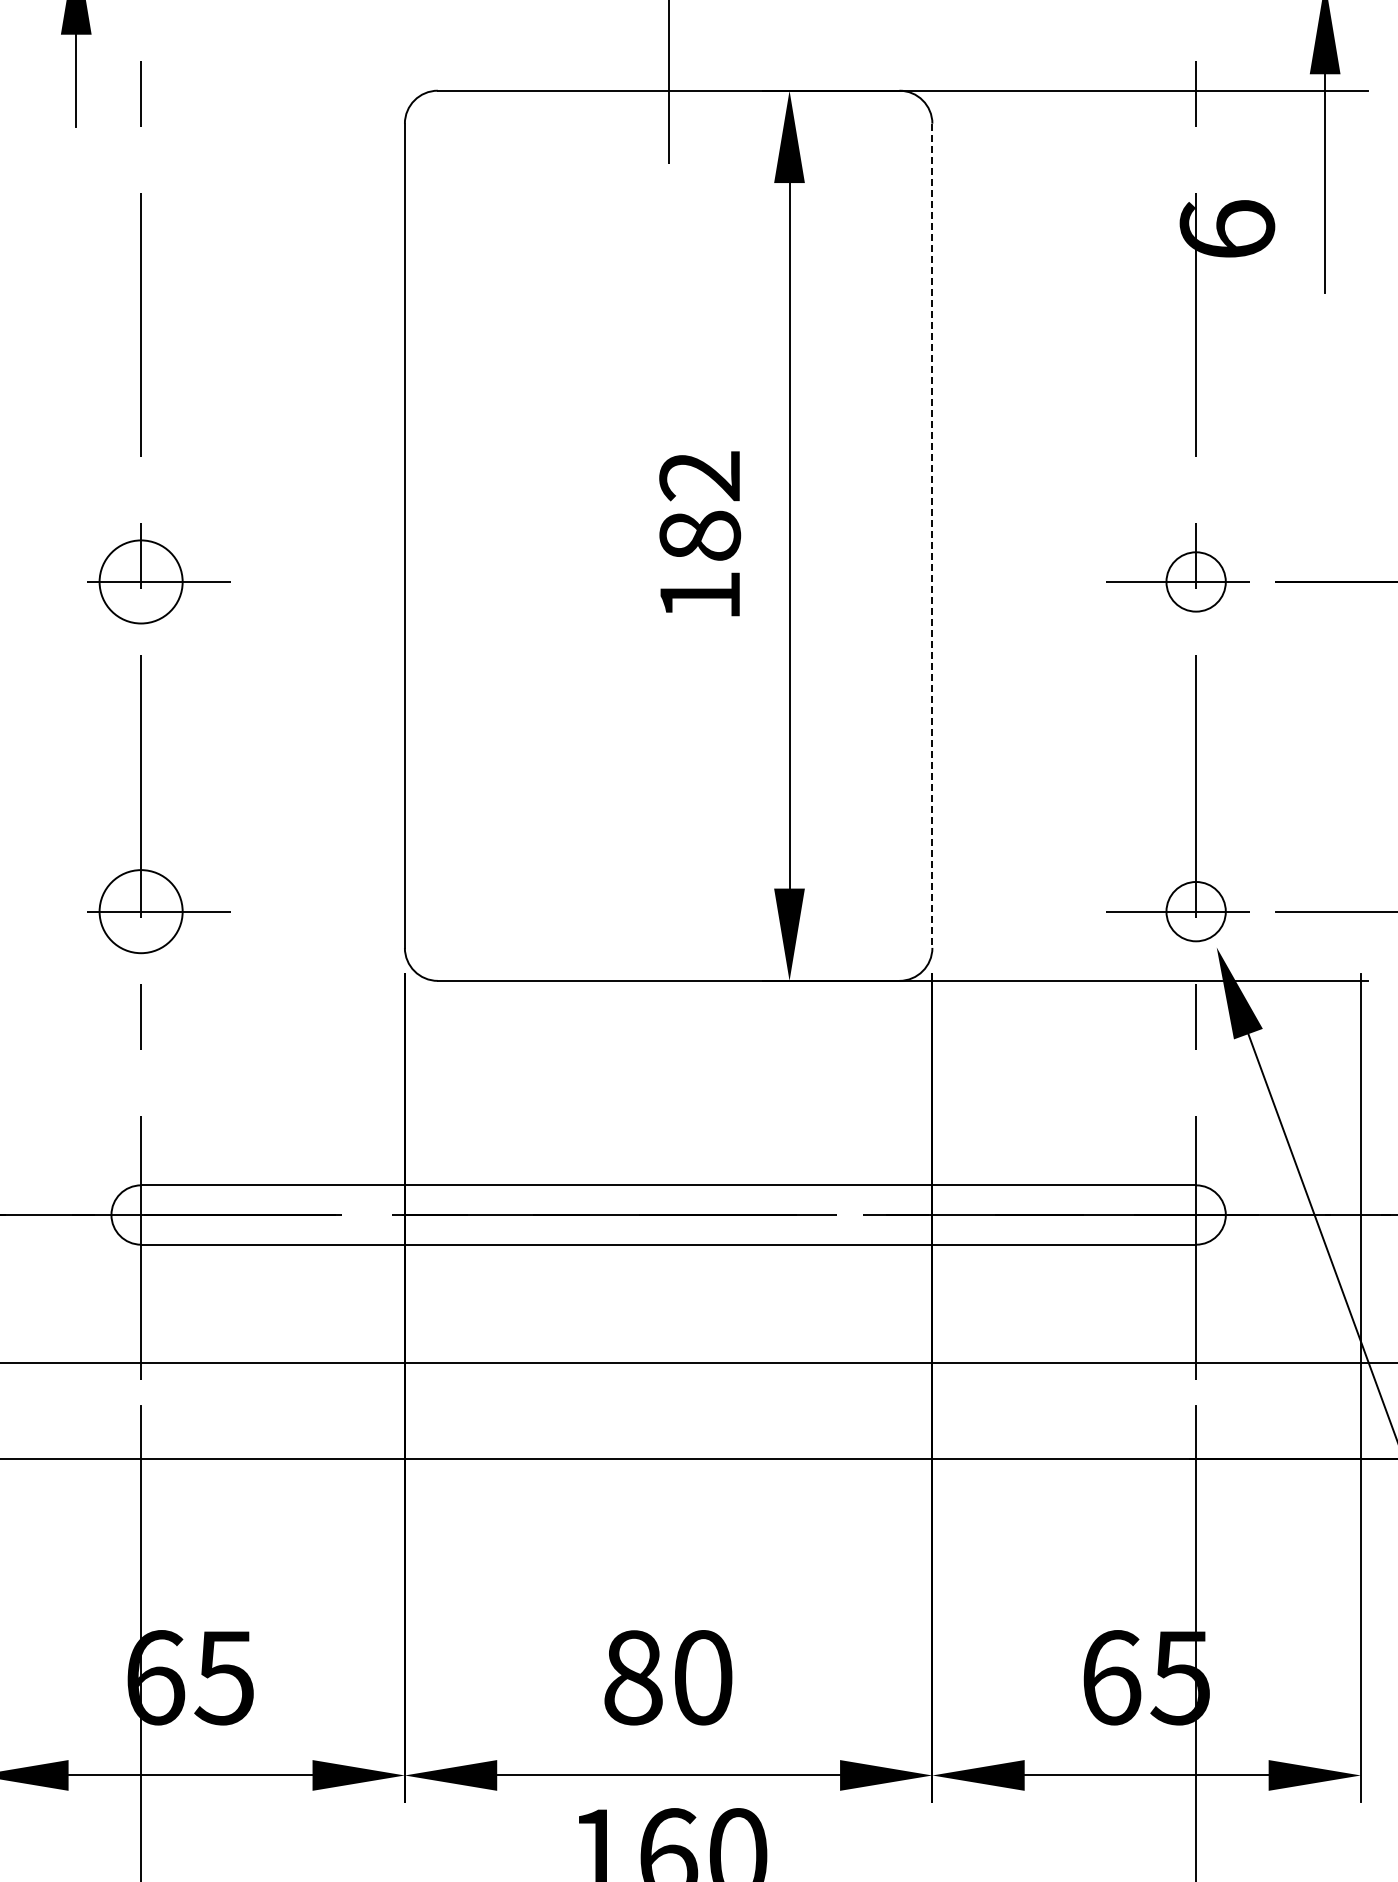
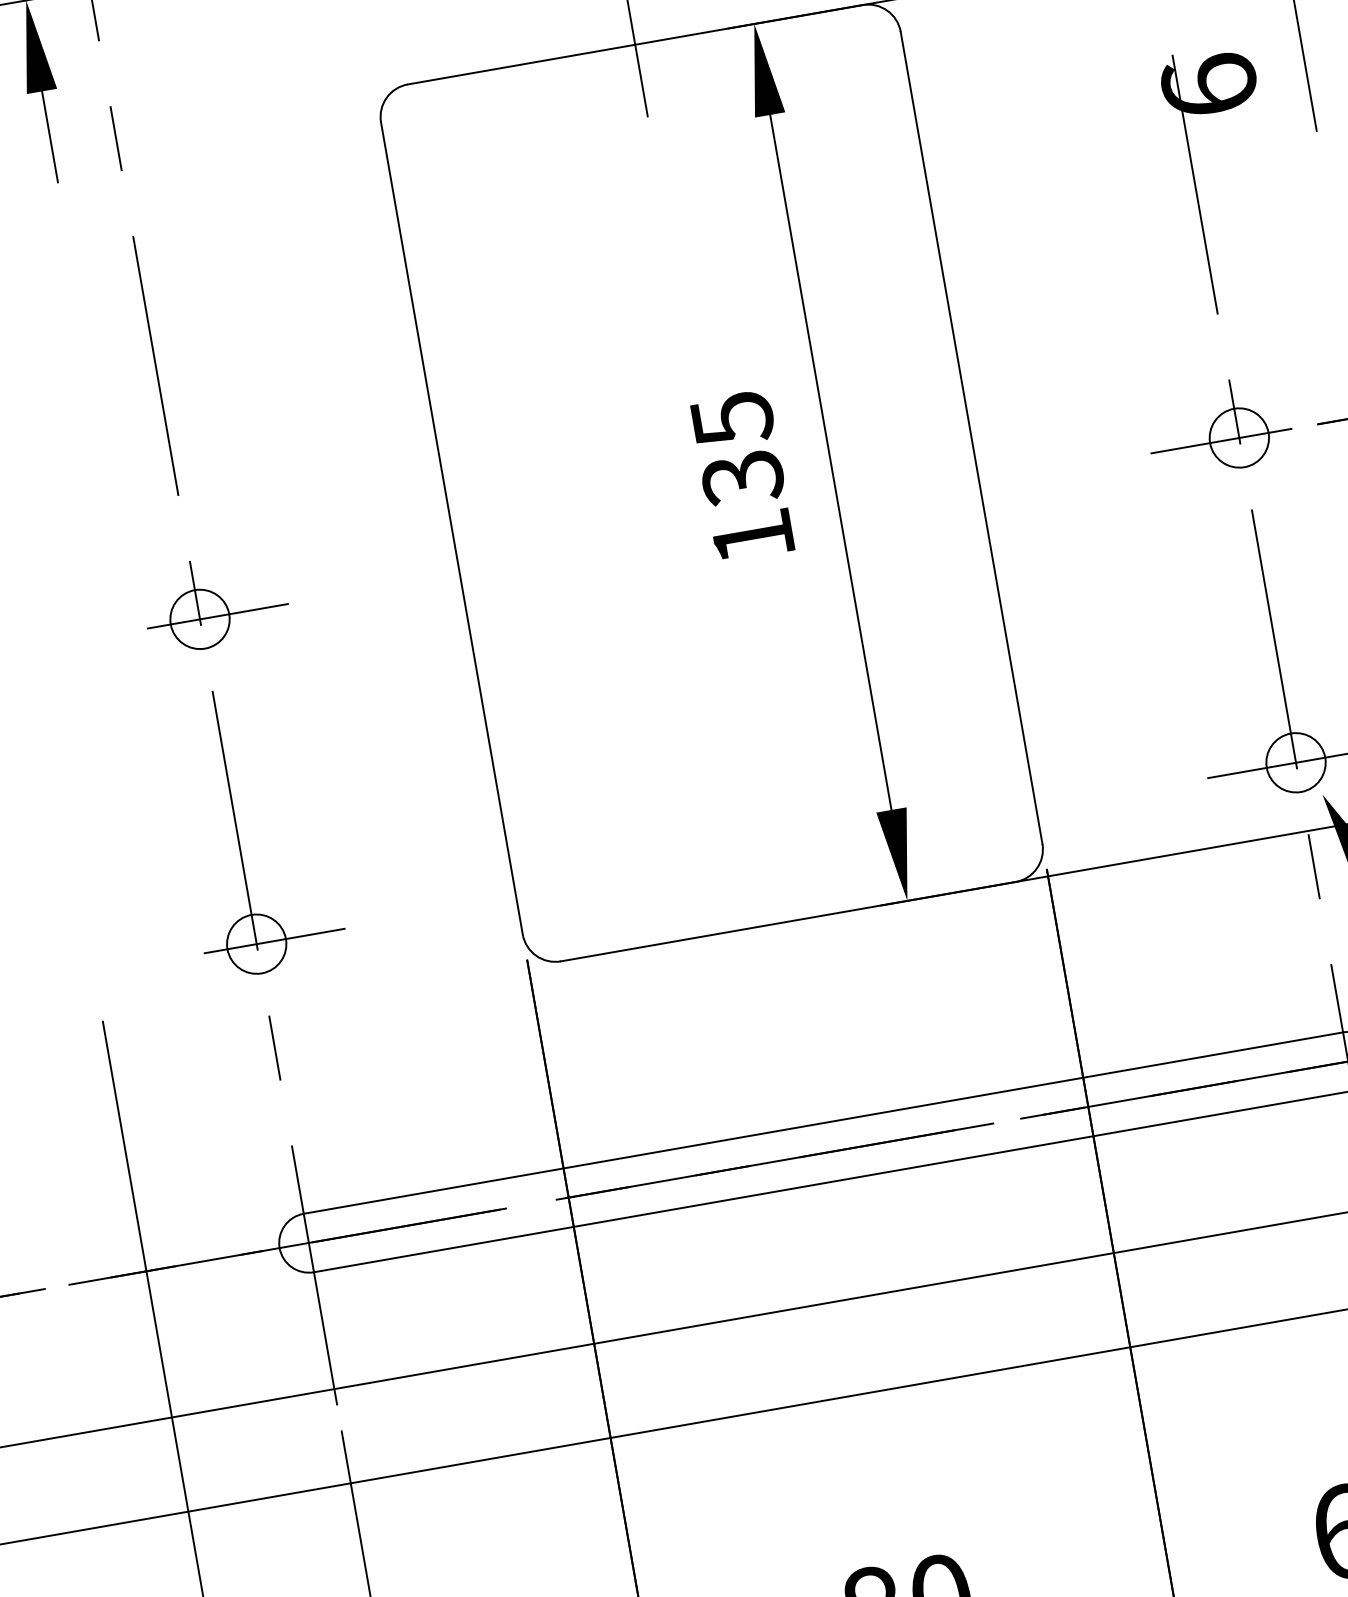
text: (700, 506) -> (738, 448), 182 -> 135
line: (932, 536) -> (971, 438), dashed -> solid
circle: (140, 581) -> (199, 619), size x0.71
circle: (140, 911) -> (256, 944), size x0.71

